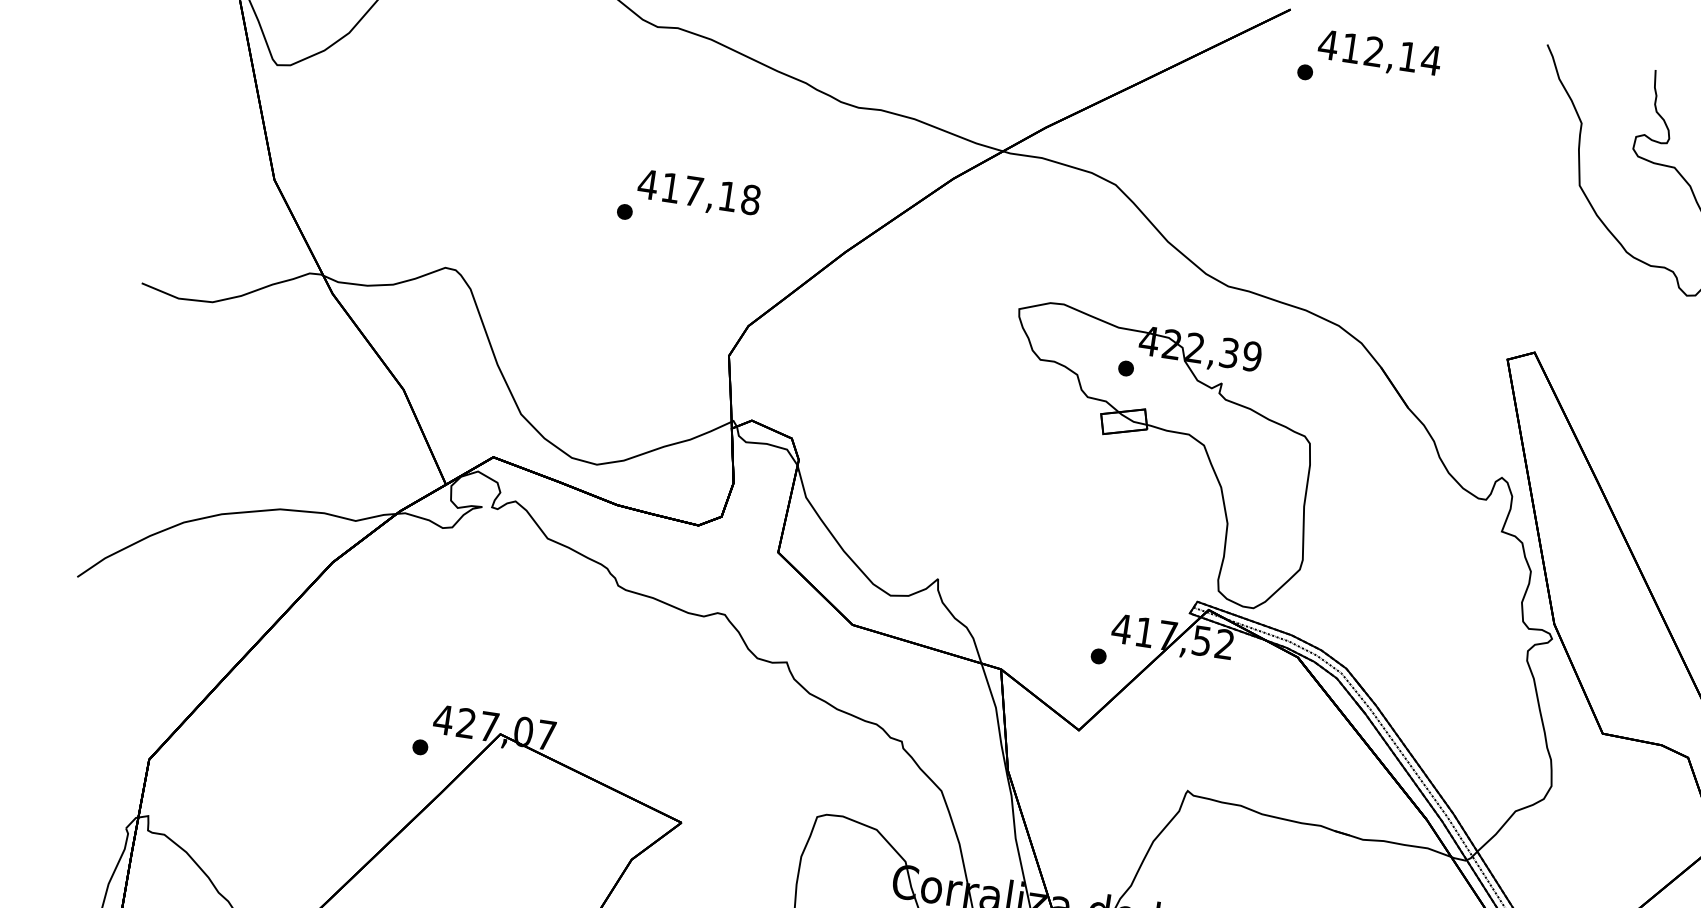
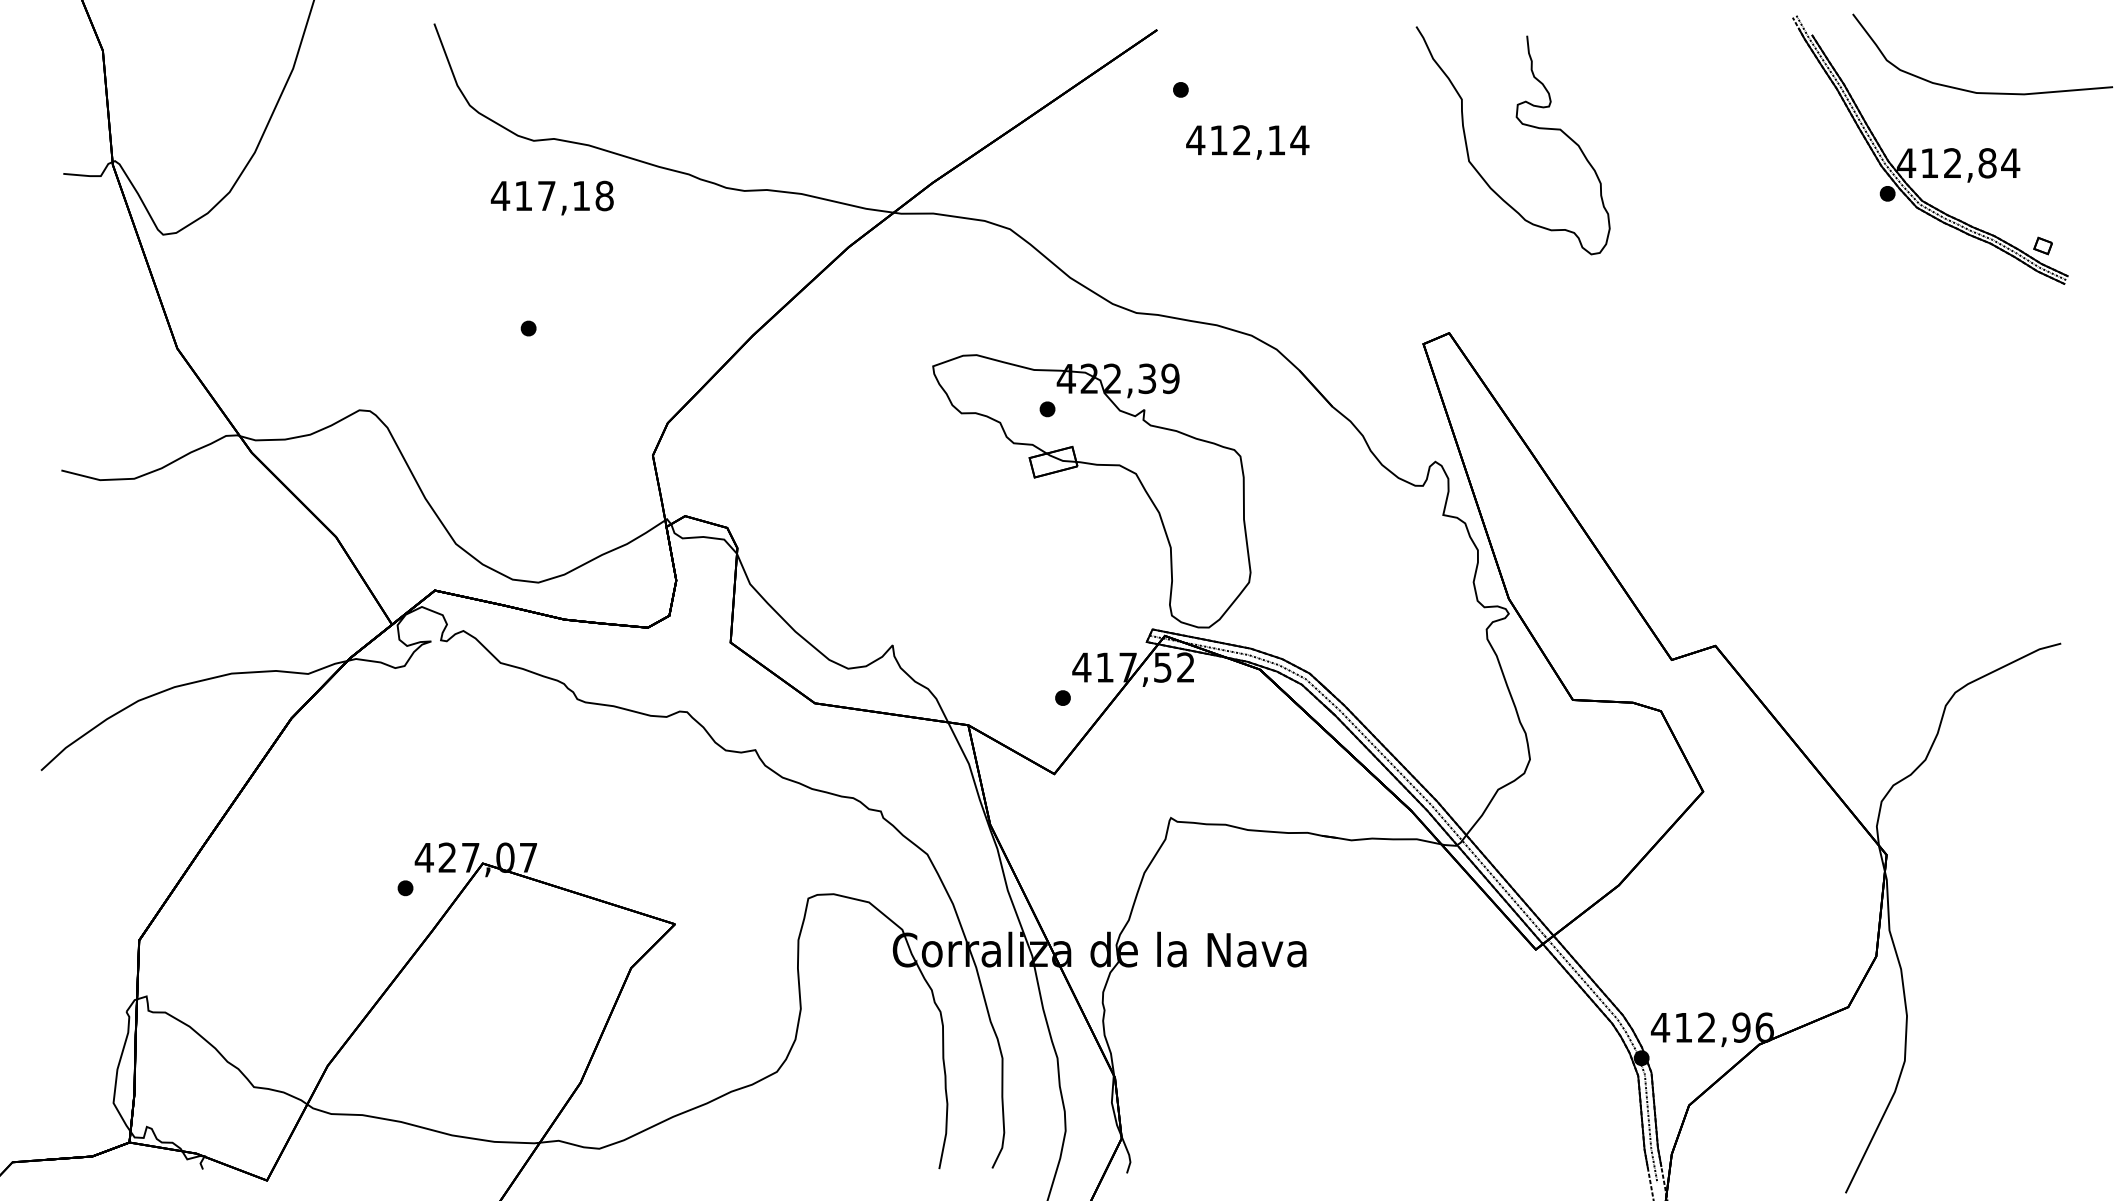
text: (1379, 54) -> (1247, 142), moved
text: (698, 193) -> (551, 197), moved

